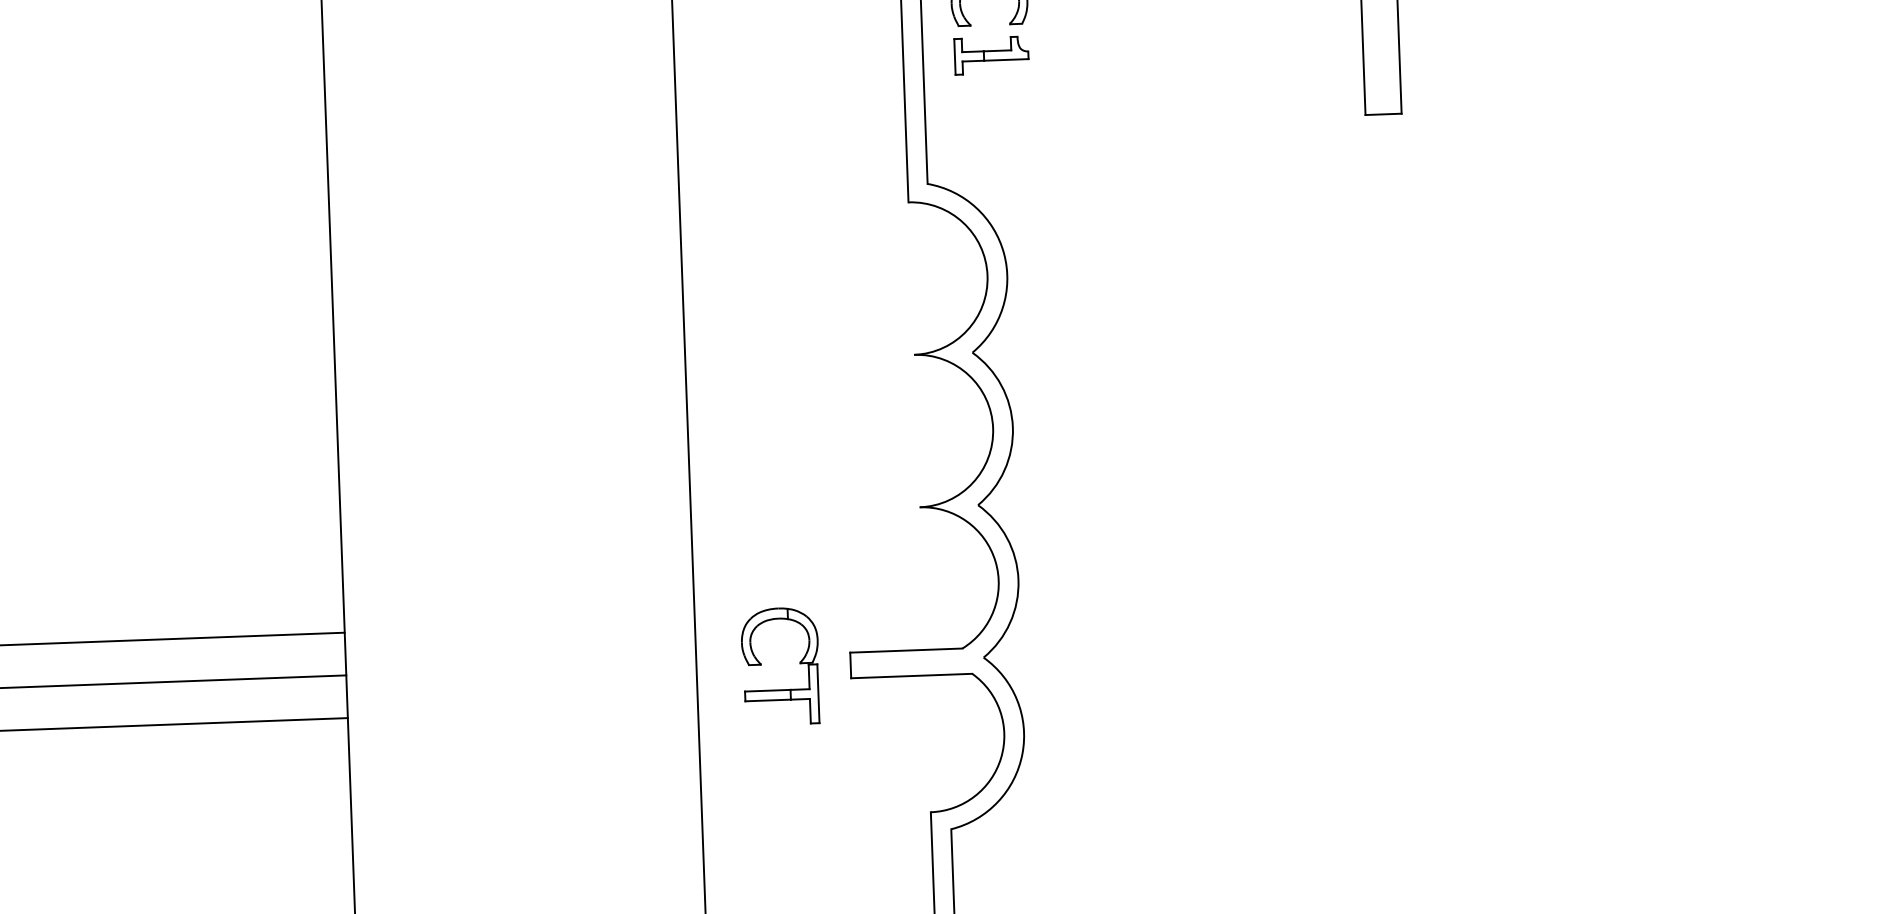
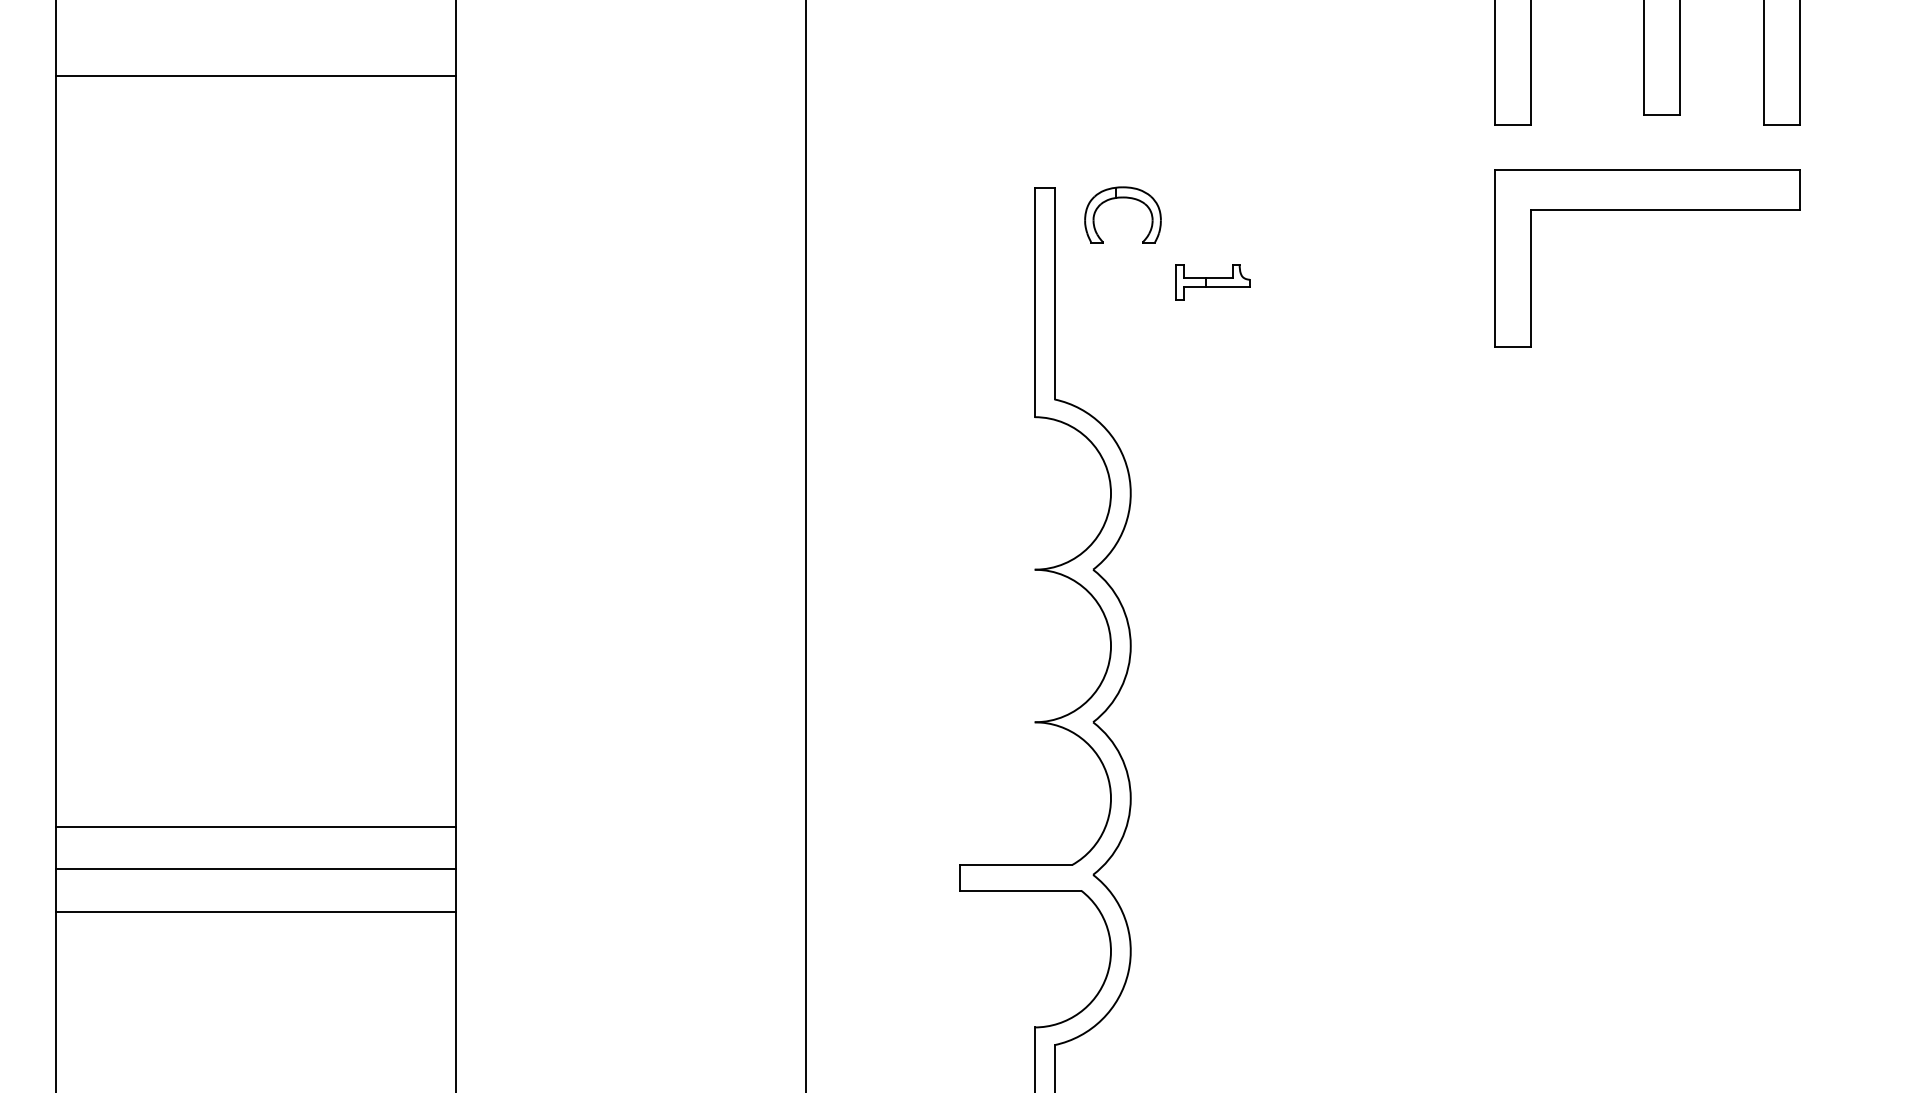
part: (990, 55) -> (1212, 282), moved
part: (761, 665) -> (870, 874), removed

